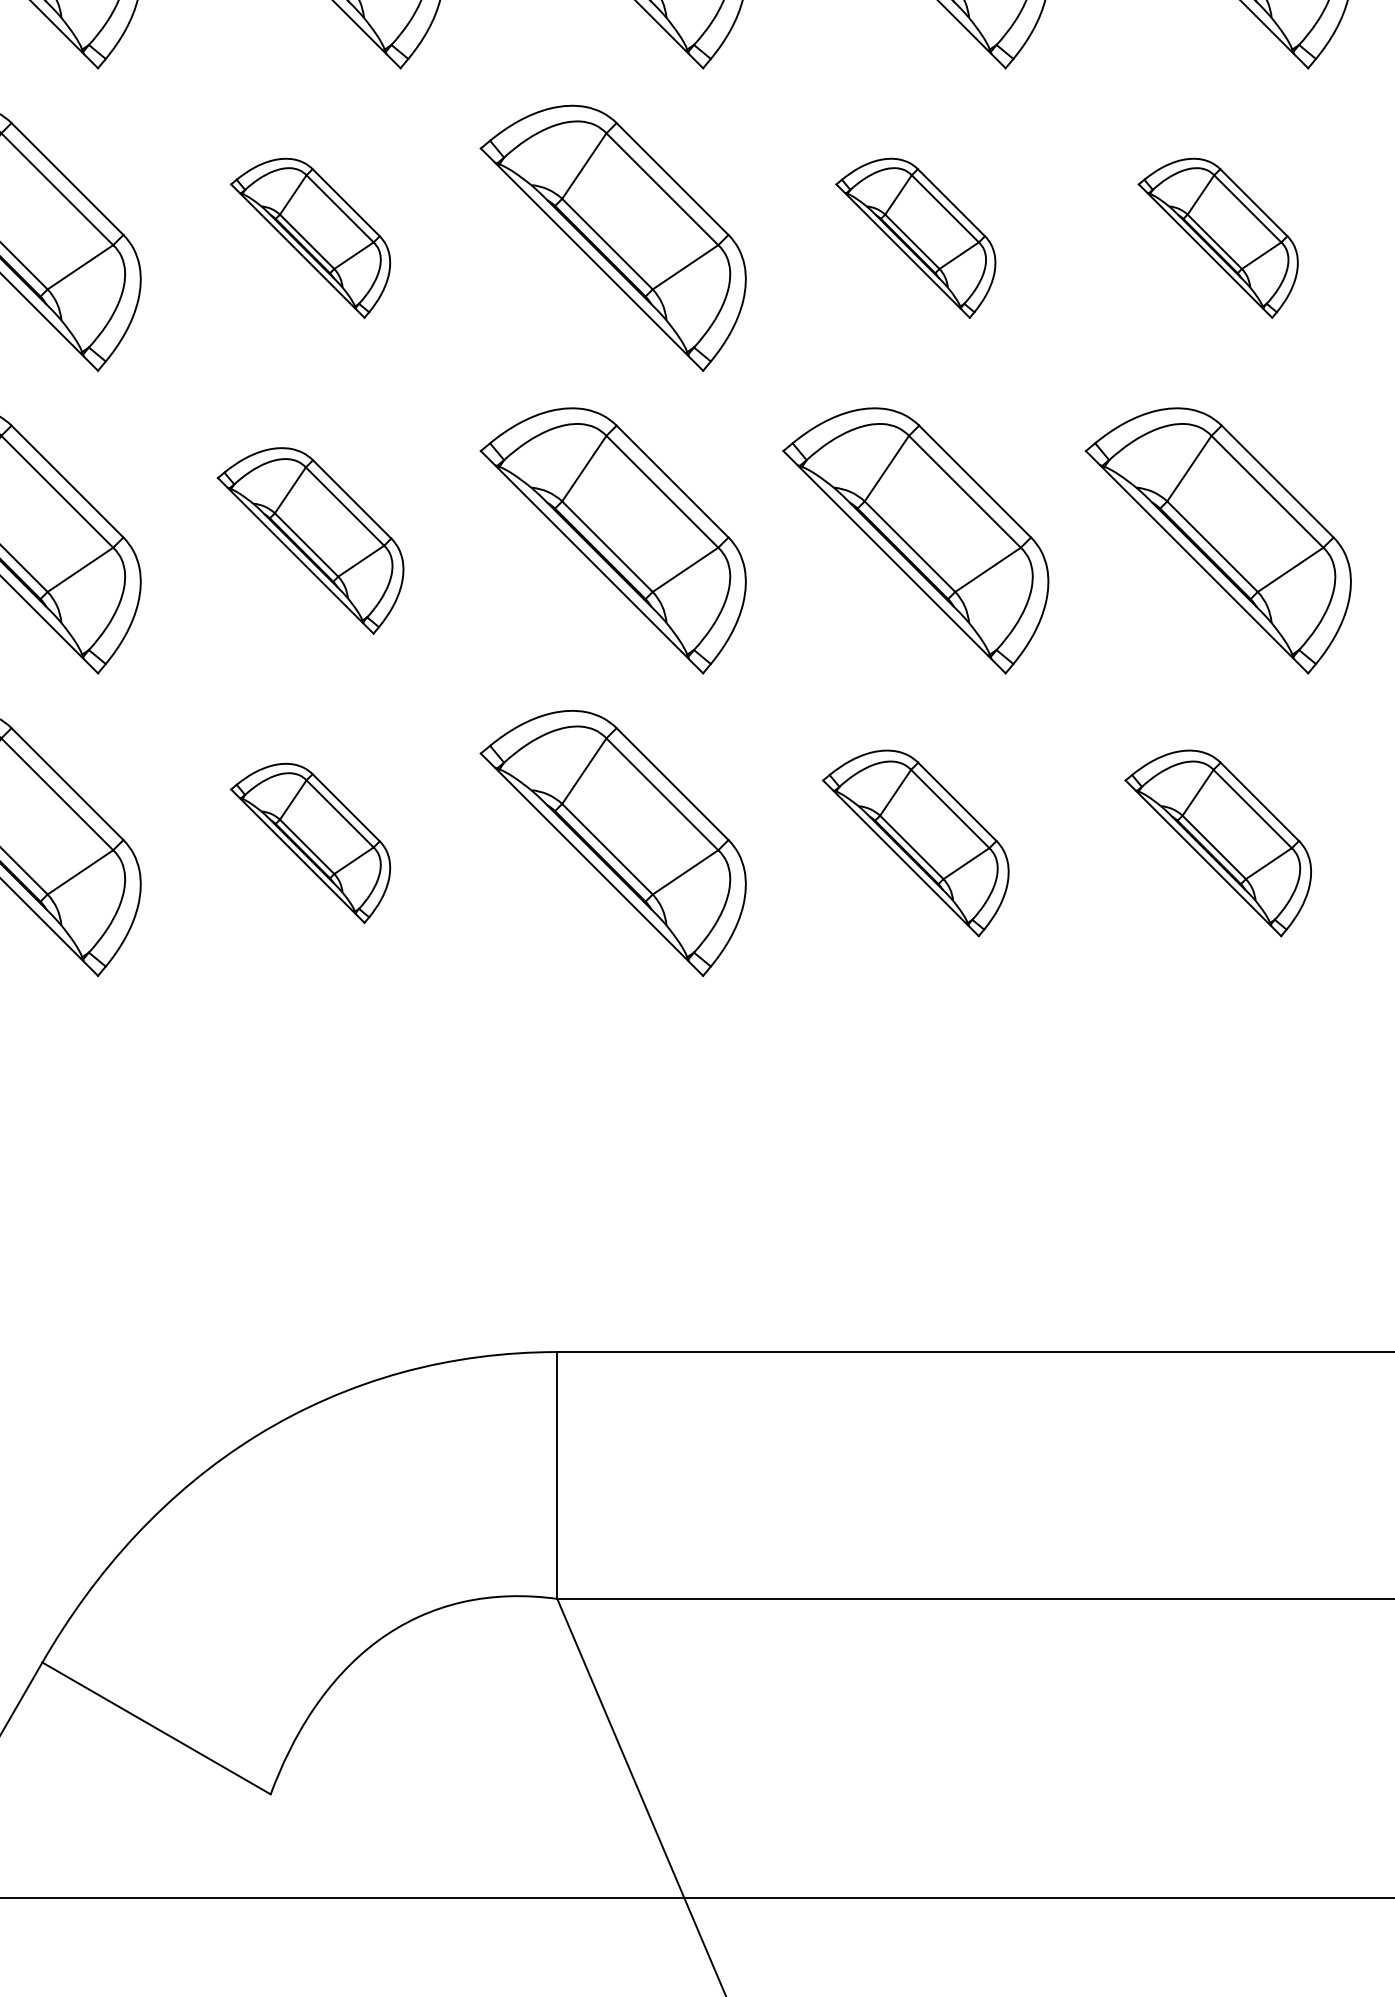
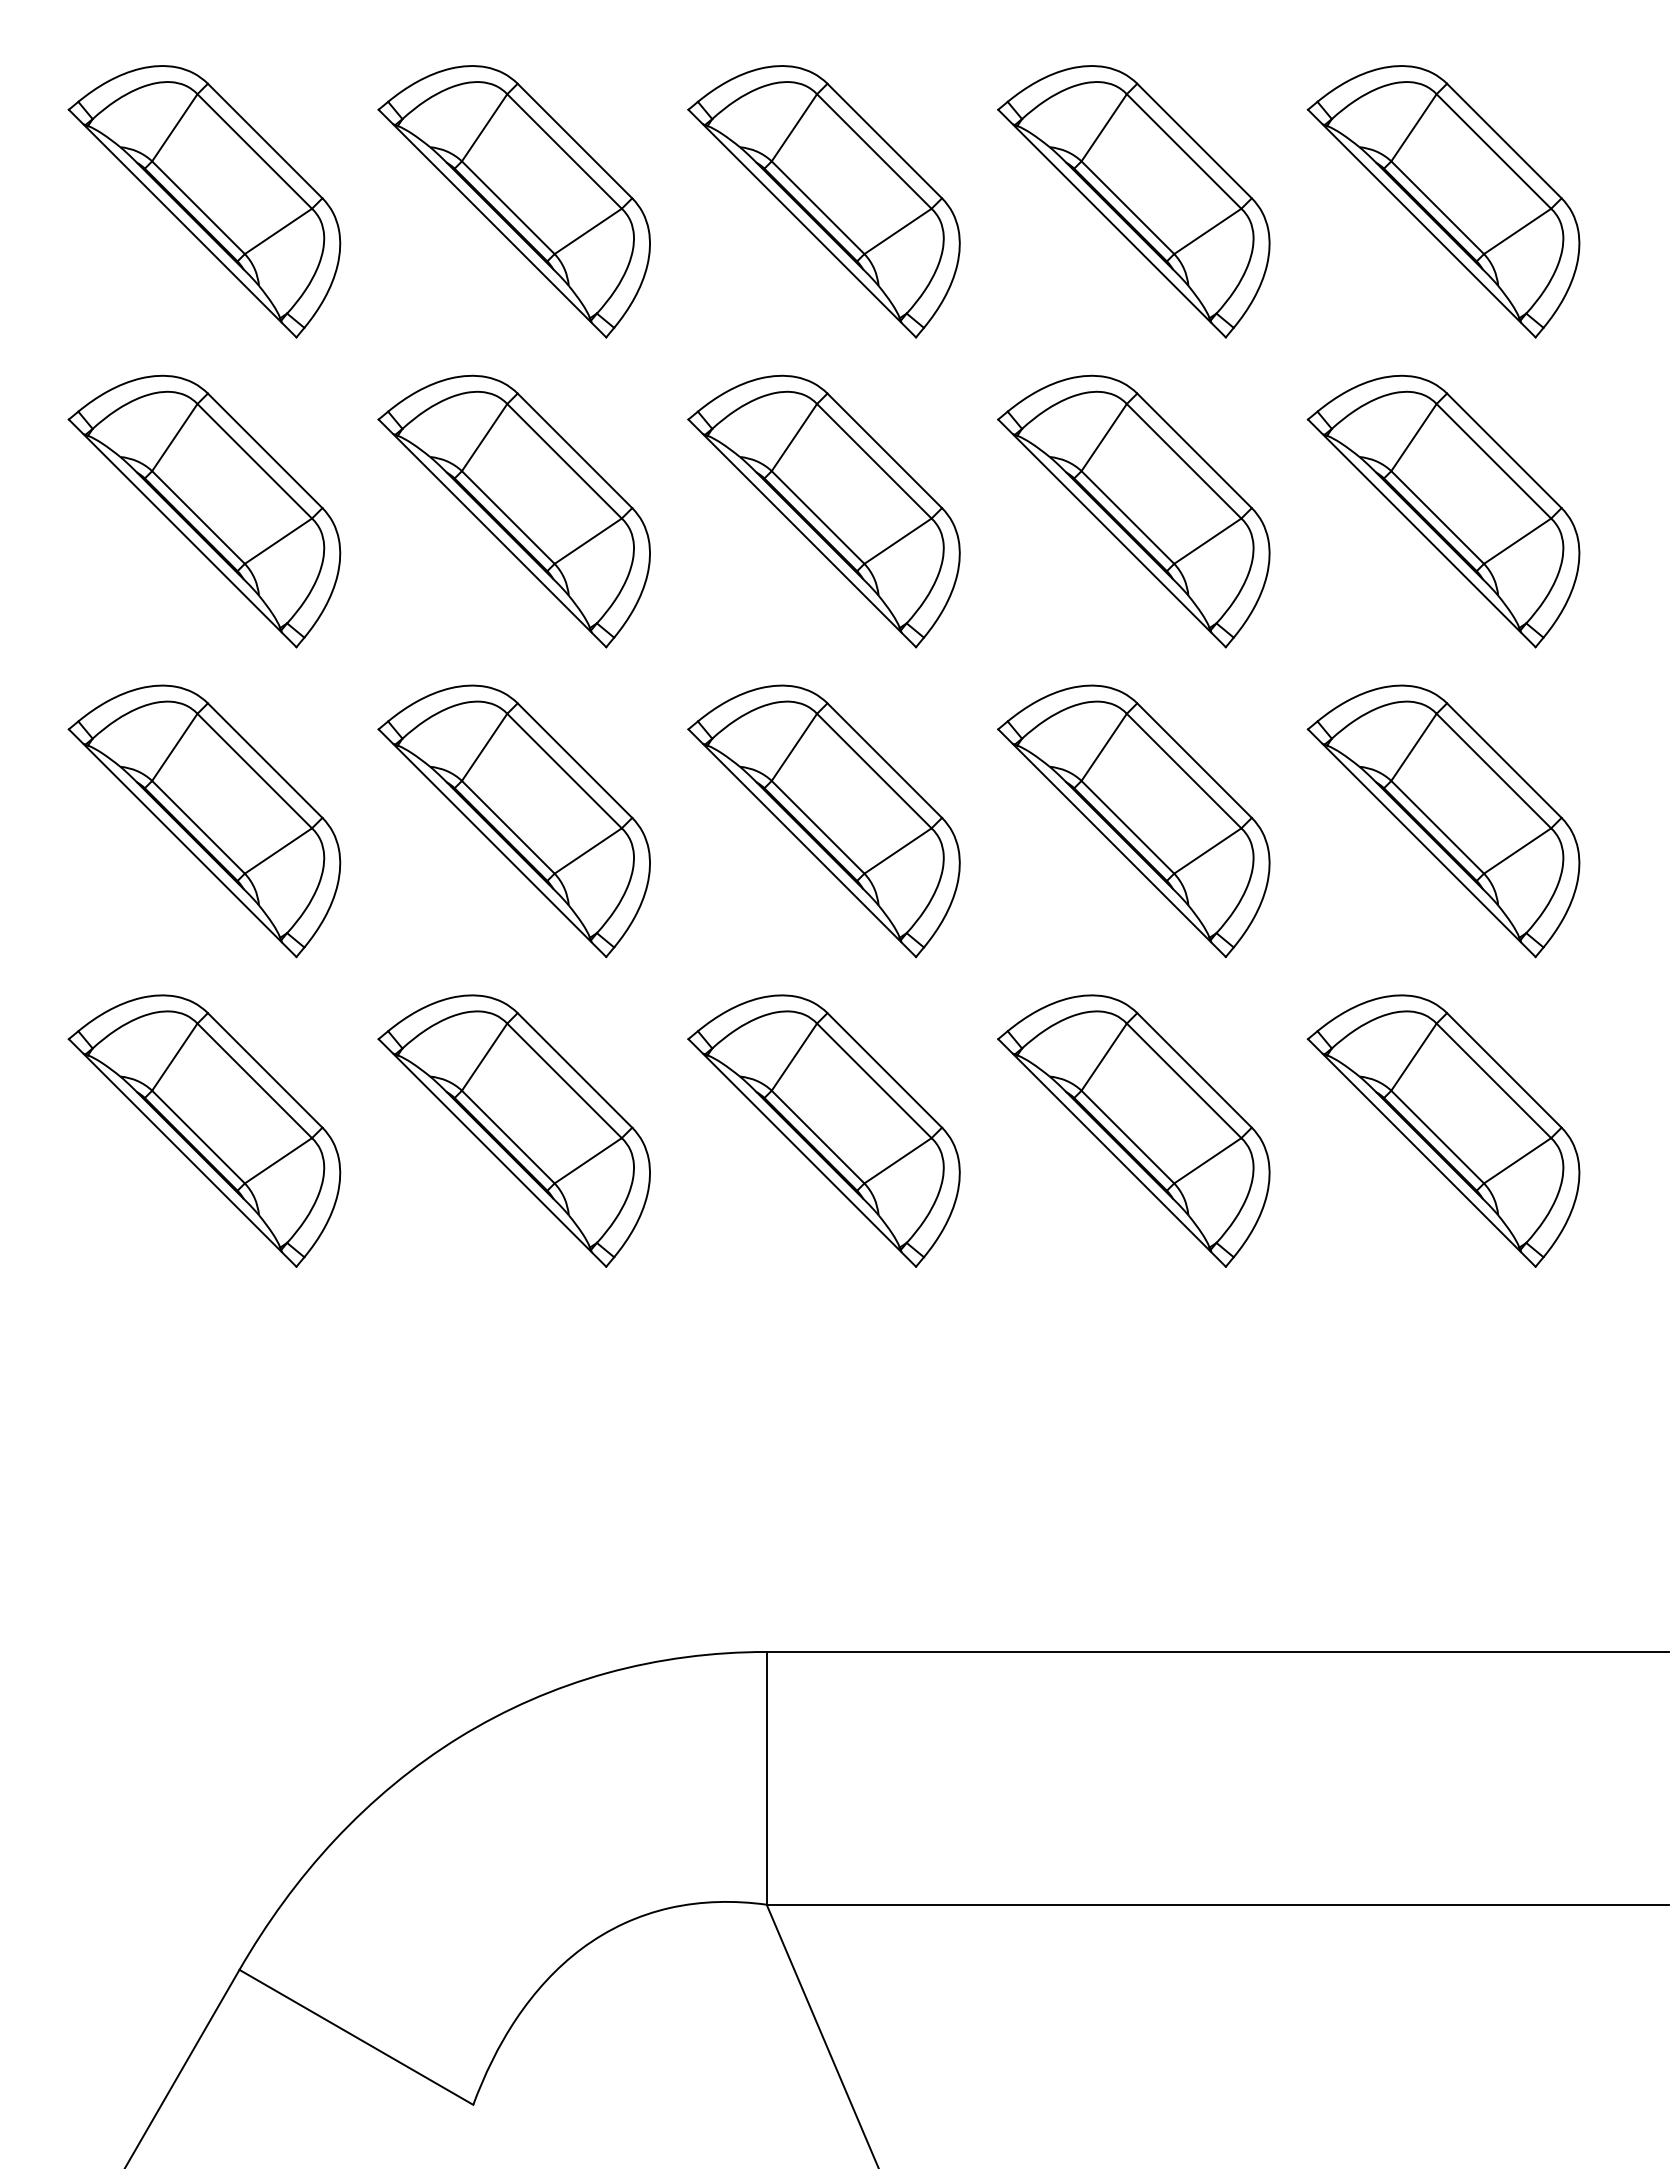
part: (310, 238) -> (513, 511), size x1.67
part: (915, 238) -> (1133, 511), size x1.67
part: (1218, 238) -> (1443, 511), size x1.67
part: (310, 541) -> (513, 821), size x1.43
part: (310, 842) -> (513, 1130), size x1.67
part: (915, 842) -> (1133, 1130), size x1.43
part: (1218, 842) -> (1443, 1130), size x1.43

